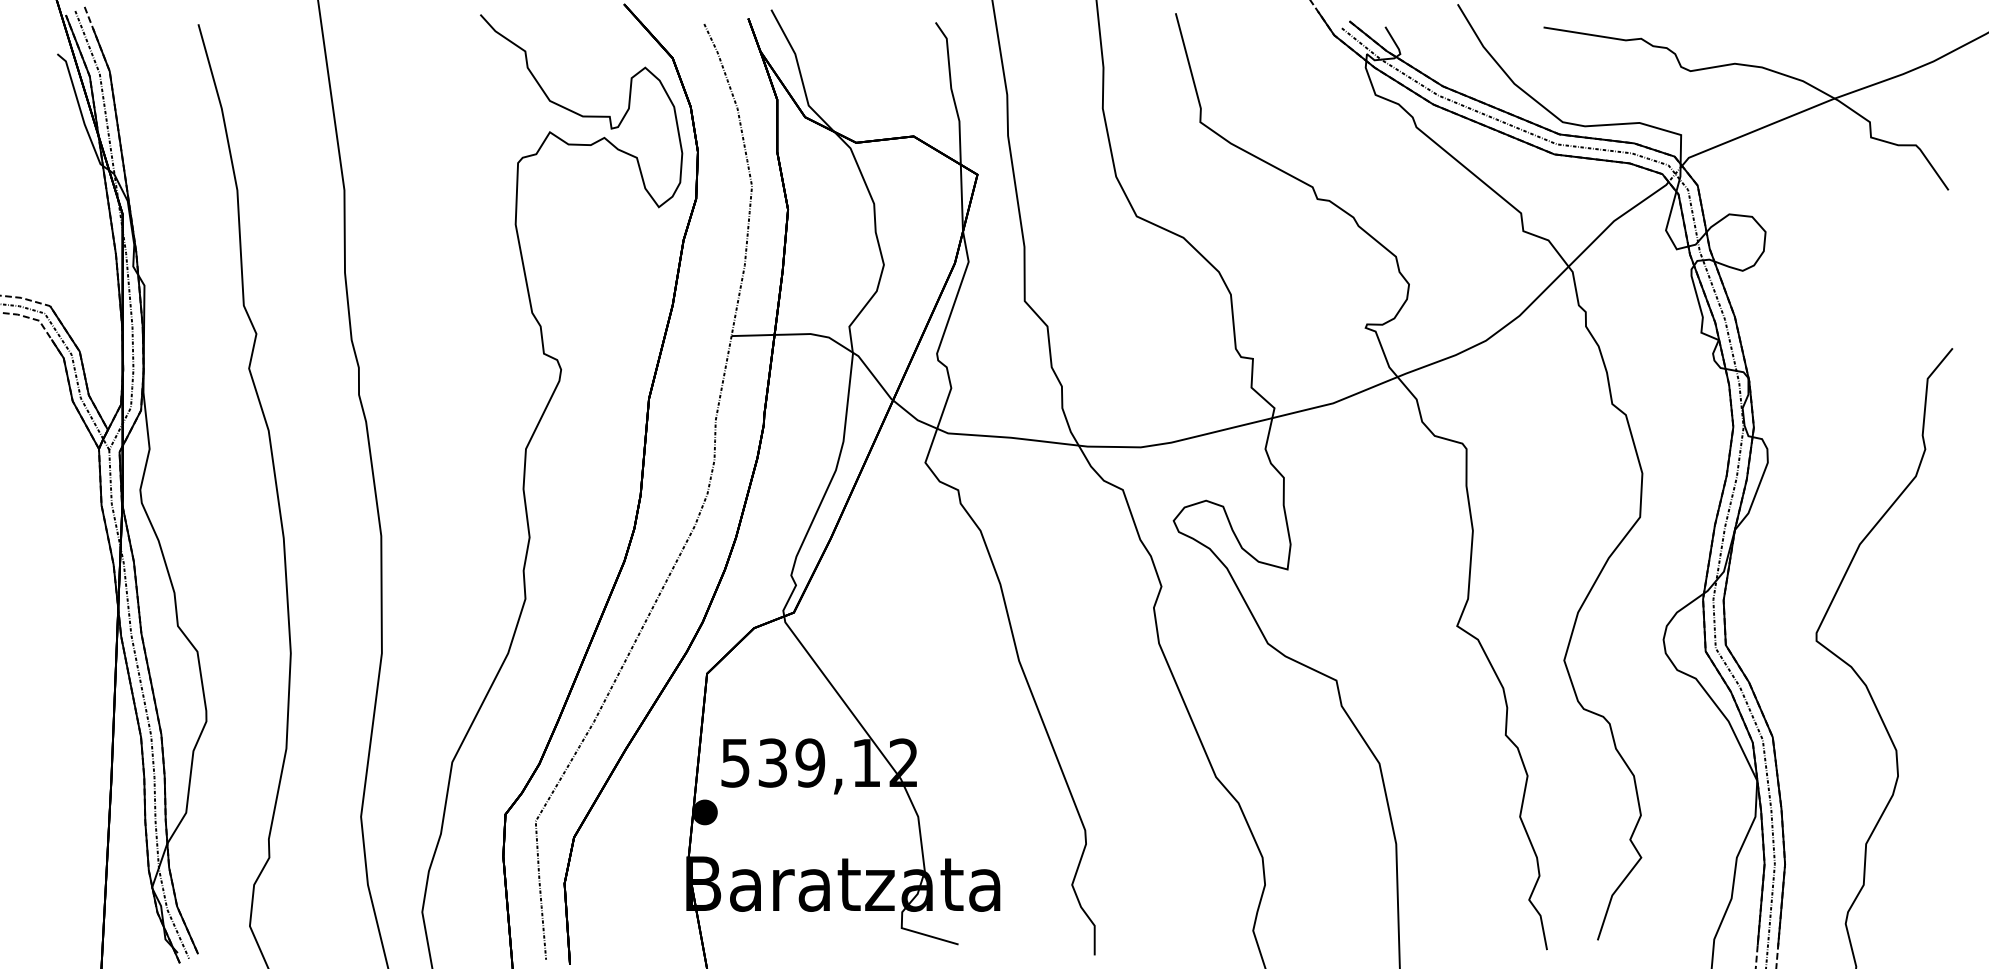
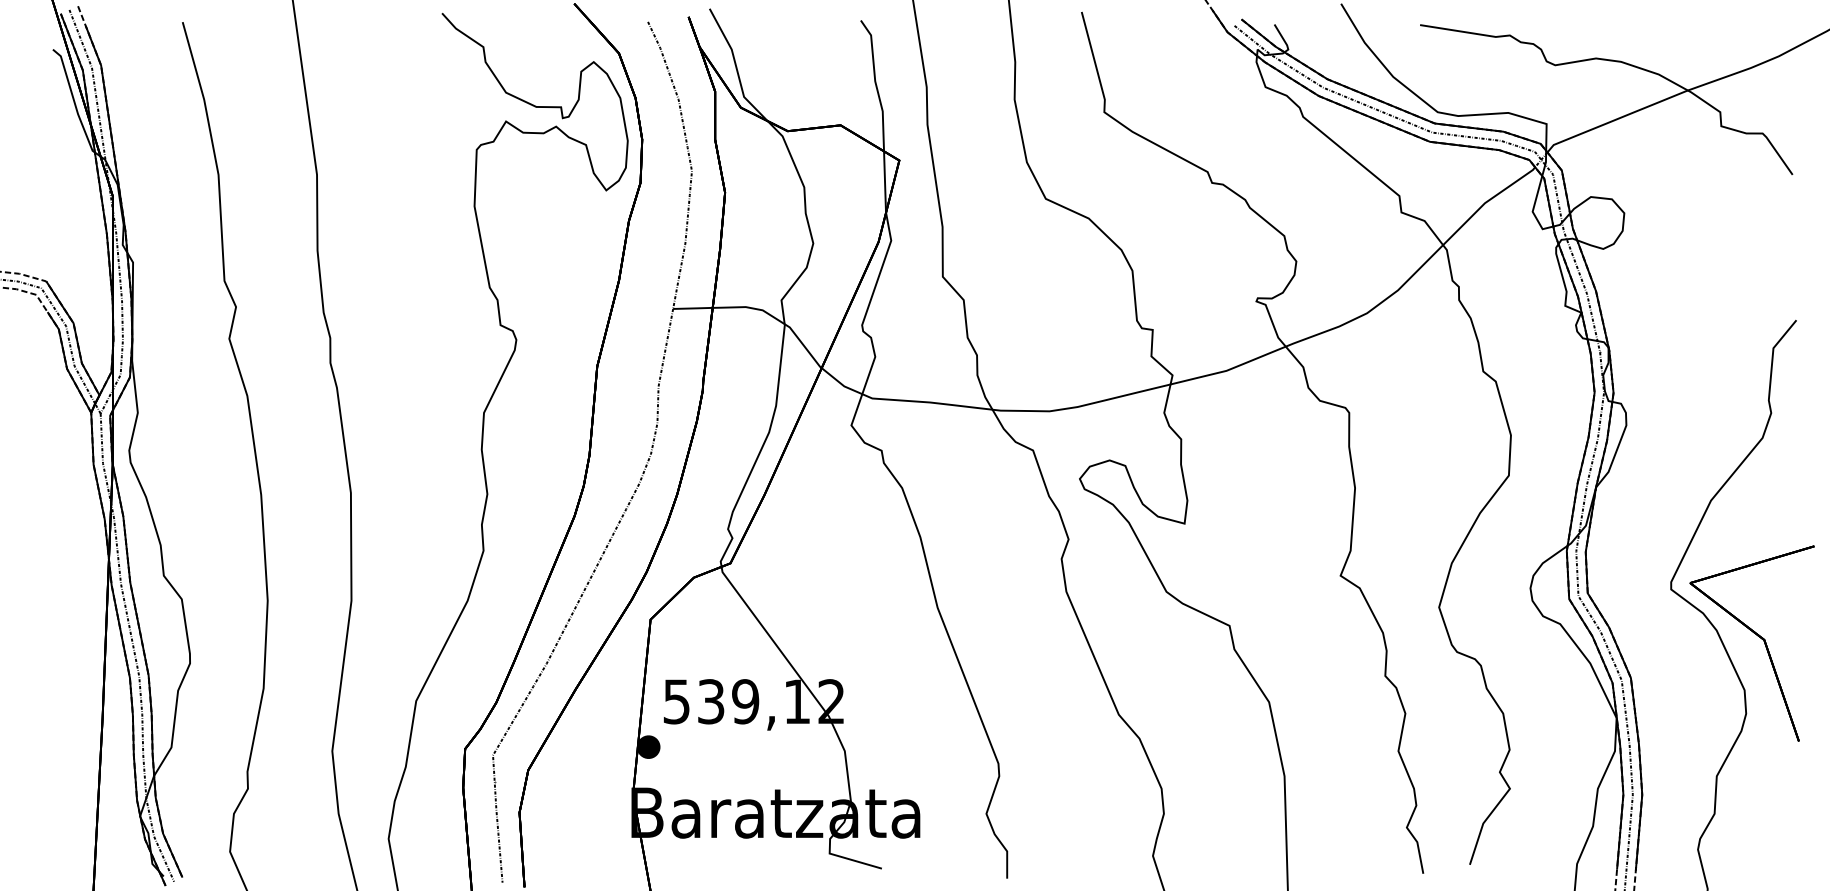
part: (1910, 692) -> (1757, 636), added

